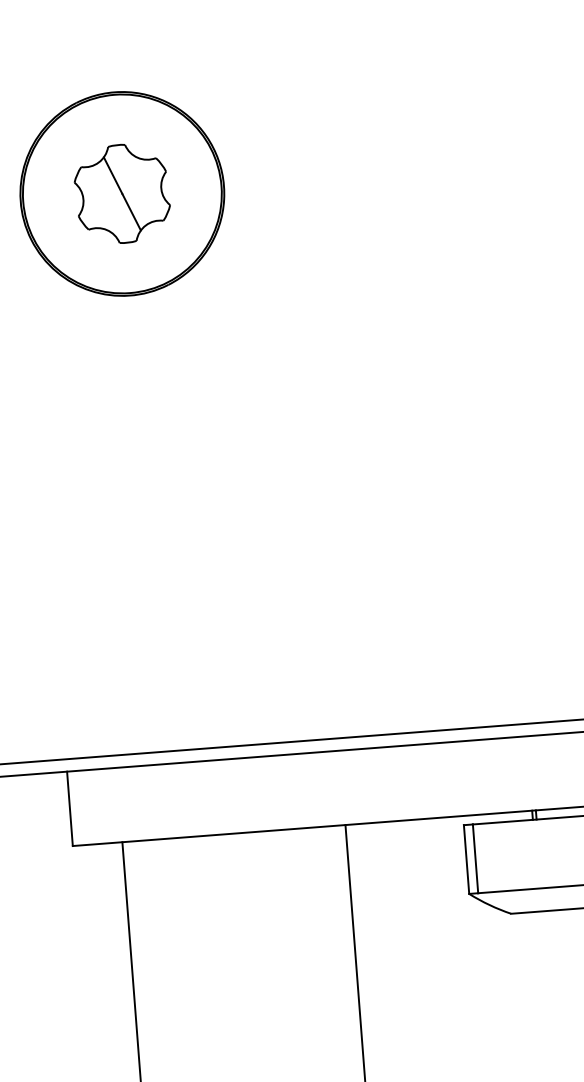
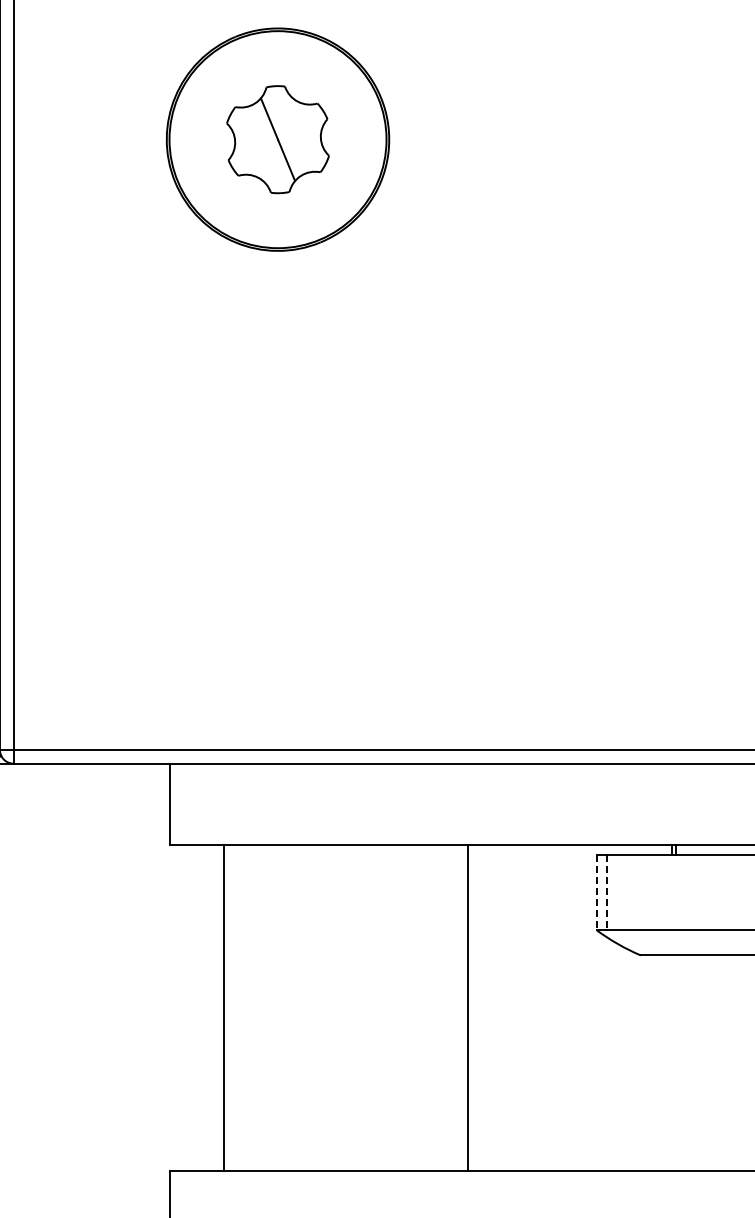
line: (475, 858) -> (606, 892), solid -> dashed
line: (466, 859) -> (596, 892), solid -> dashed

